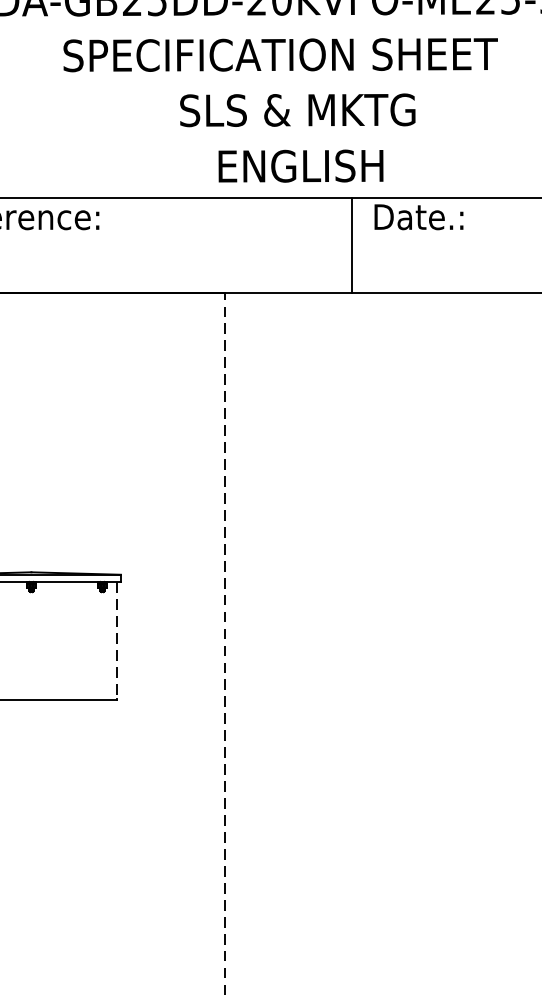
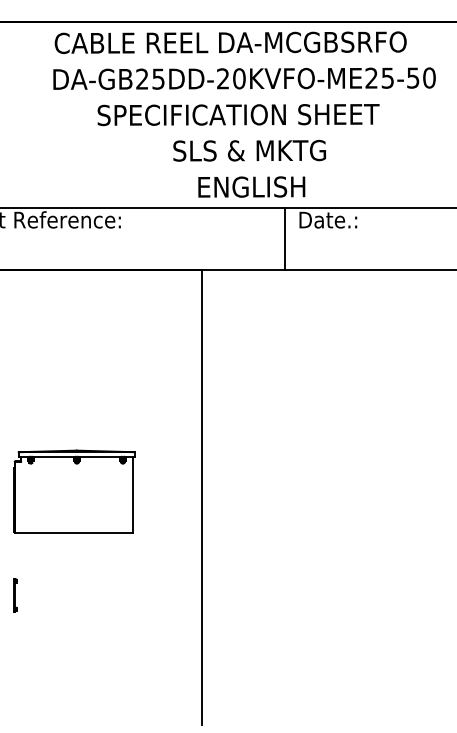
line: (117, 639) -> (132, 494), dashed -> solid
line: (225, 644) -> (202, 497), dashed -> solid

